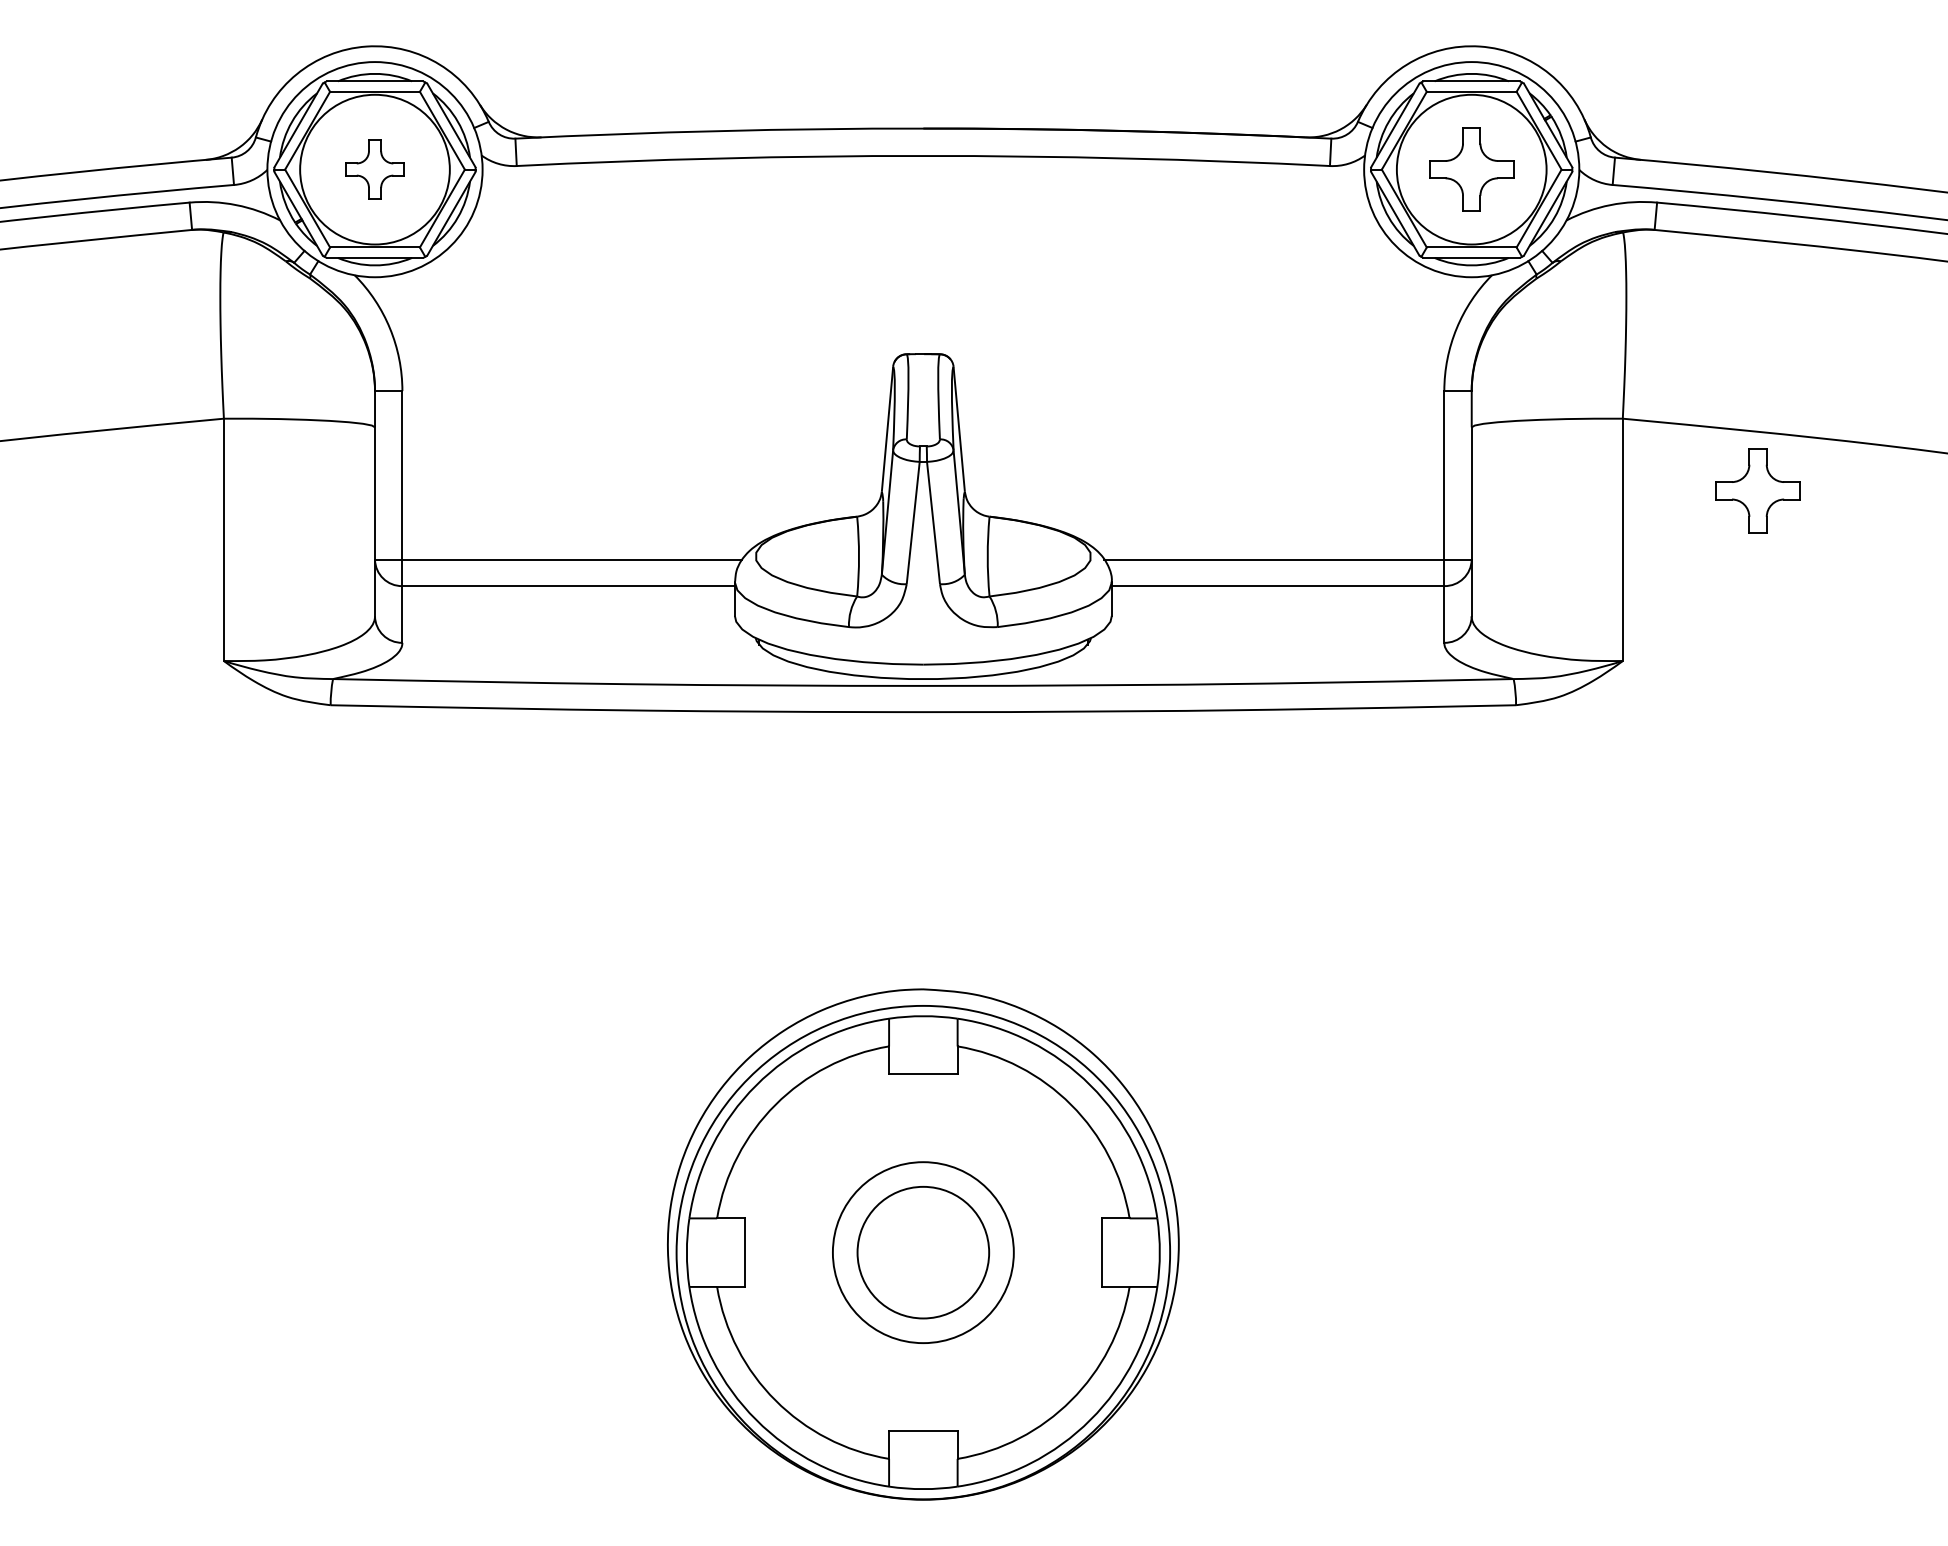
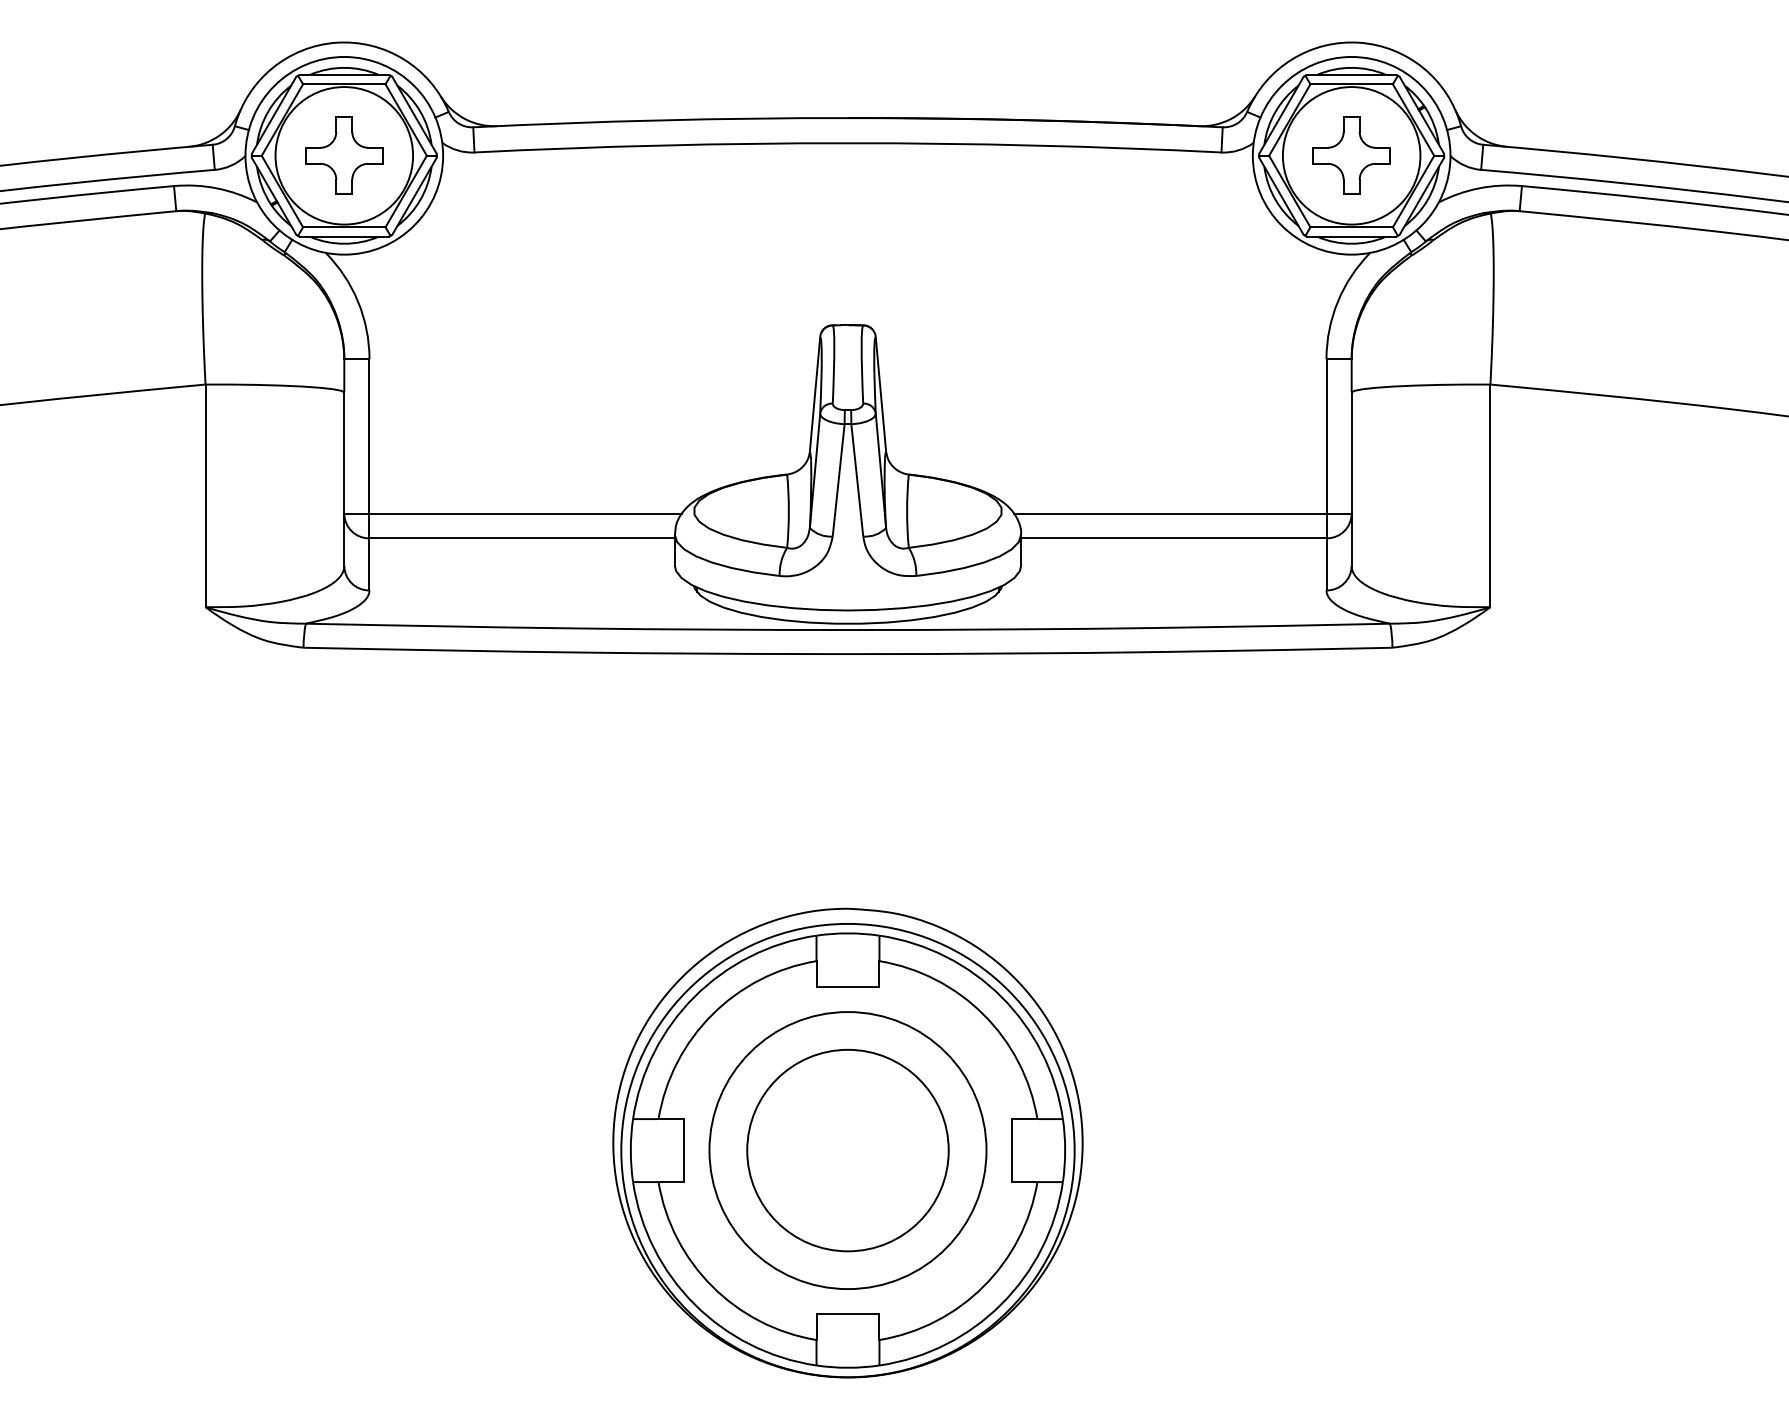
part: (375, 169) -> (344, 155), size x1.43
part: (1757, 490) -> (1614, 450), removed
circle: (922, 1252) -> (847, 1150), size x1.67
circle: (922, 1252) -> (847, 1150), size x1.67

